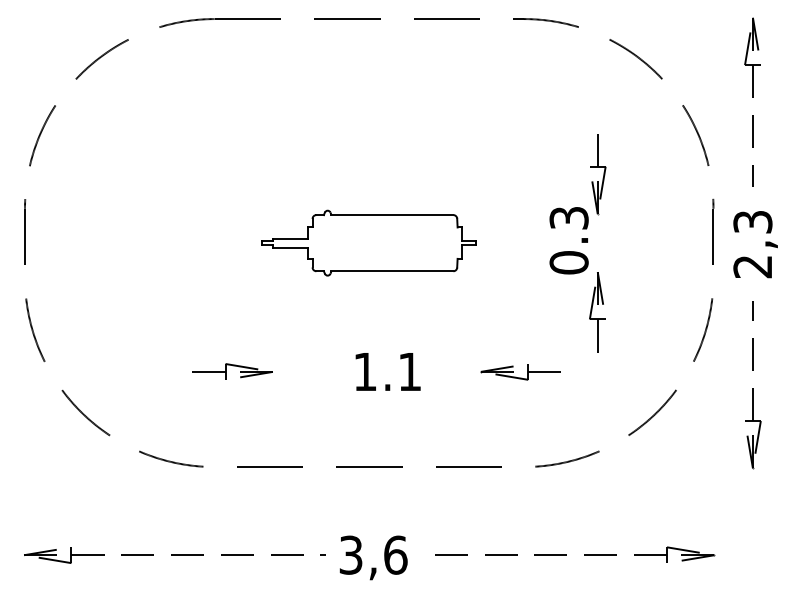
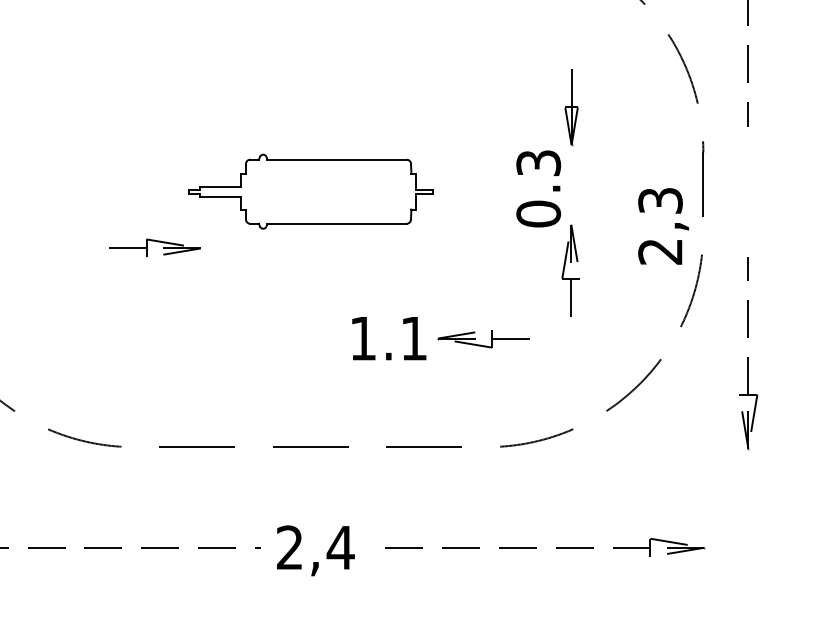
part: (598, 174) -> (572, 113), size x0.7
text: (755, 244) -> (663, 226), moved
part: (232, 371) -> (154, 248), moved
text: (387, 371) -> (388, 338), moved
text: (373, 554) -> (315, 546), 3,6 -> 2,4

